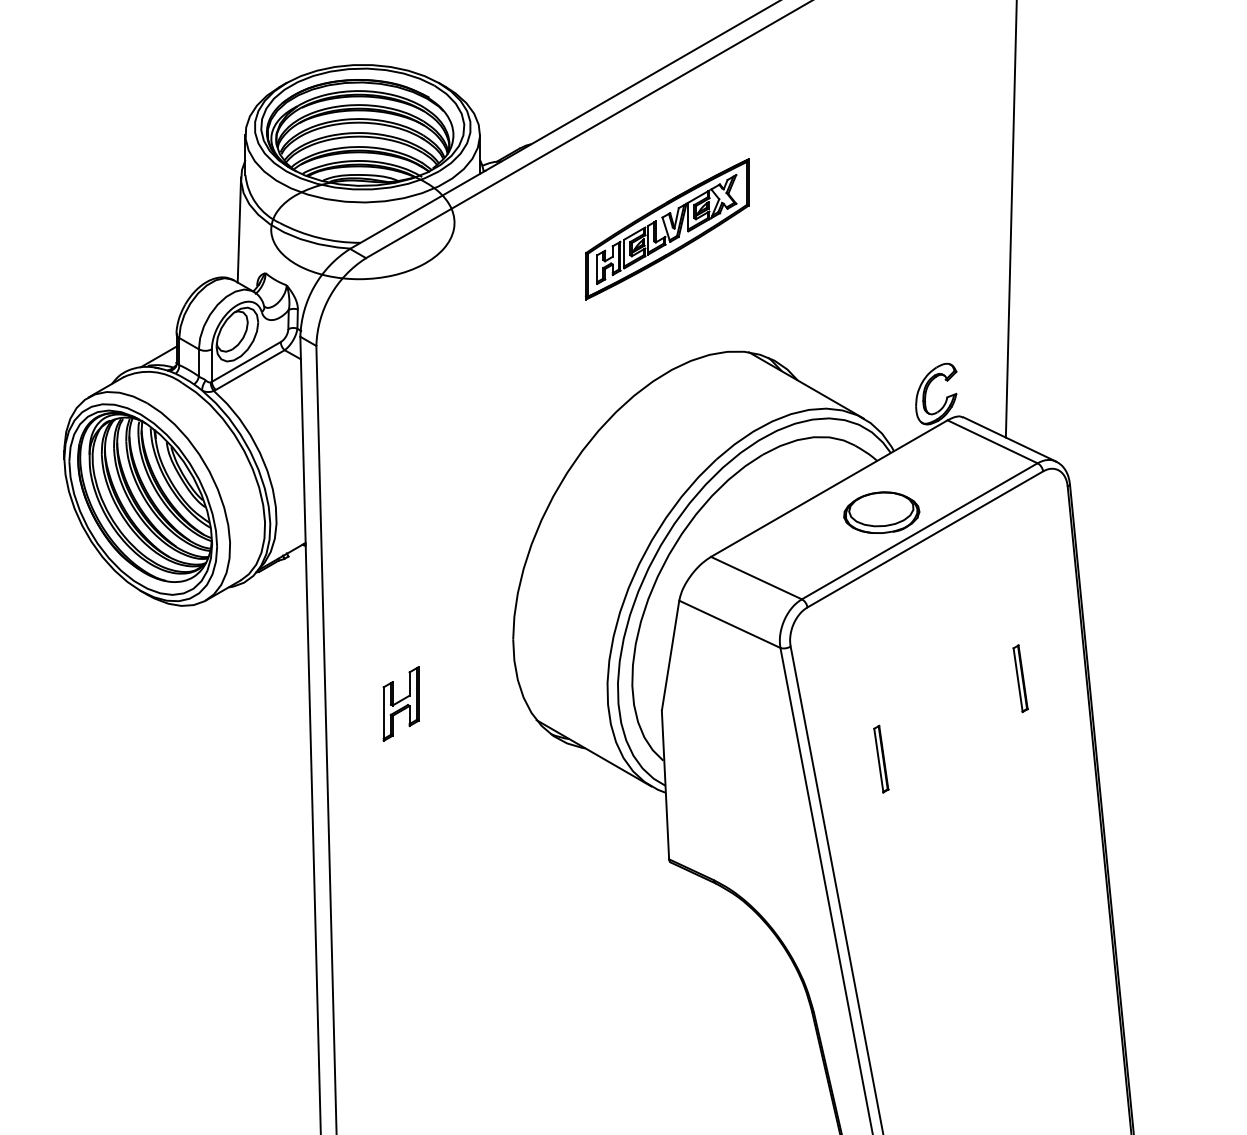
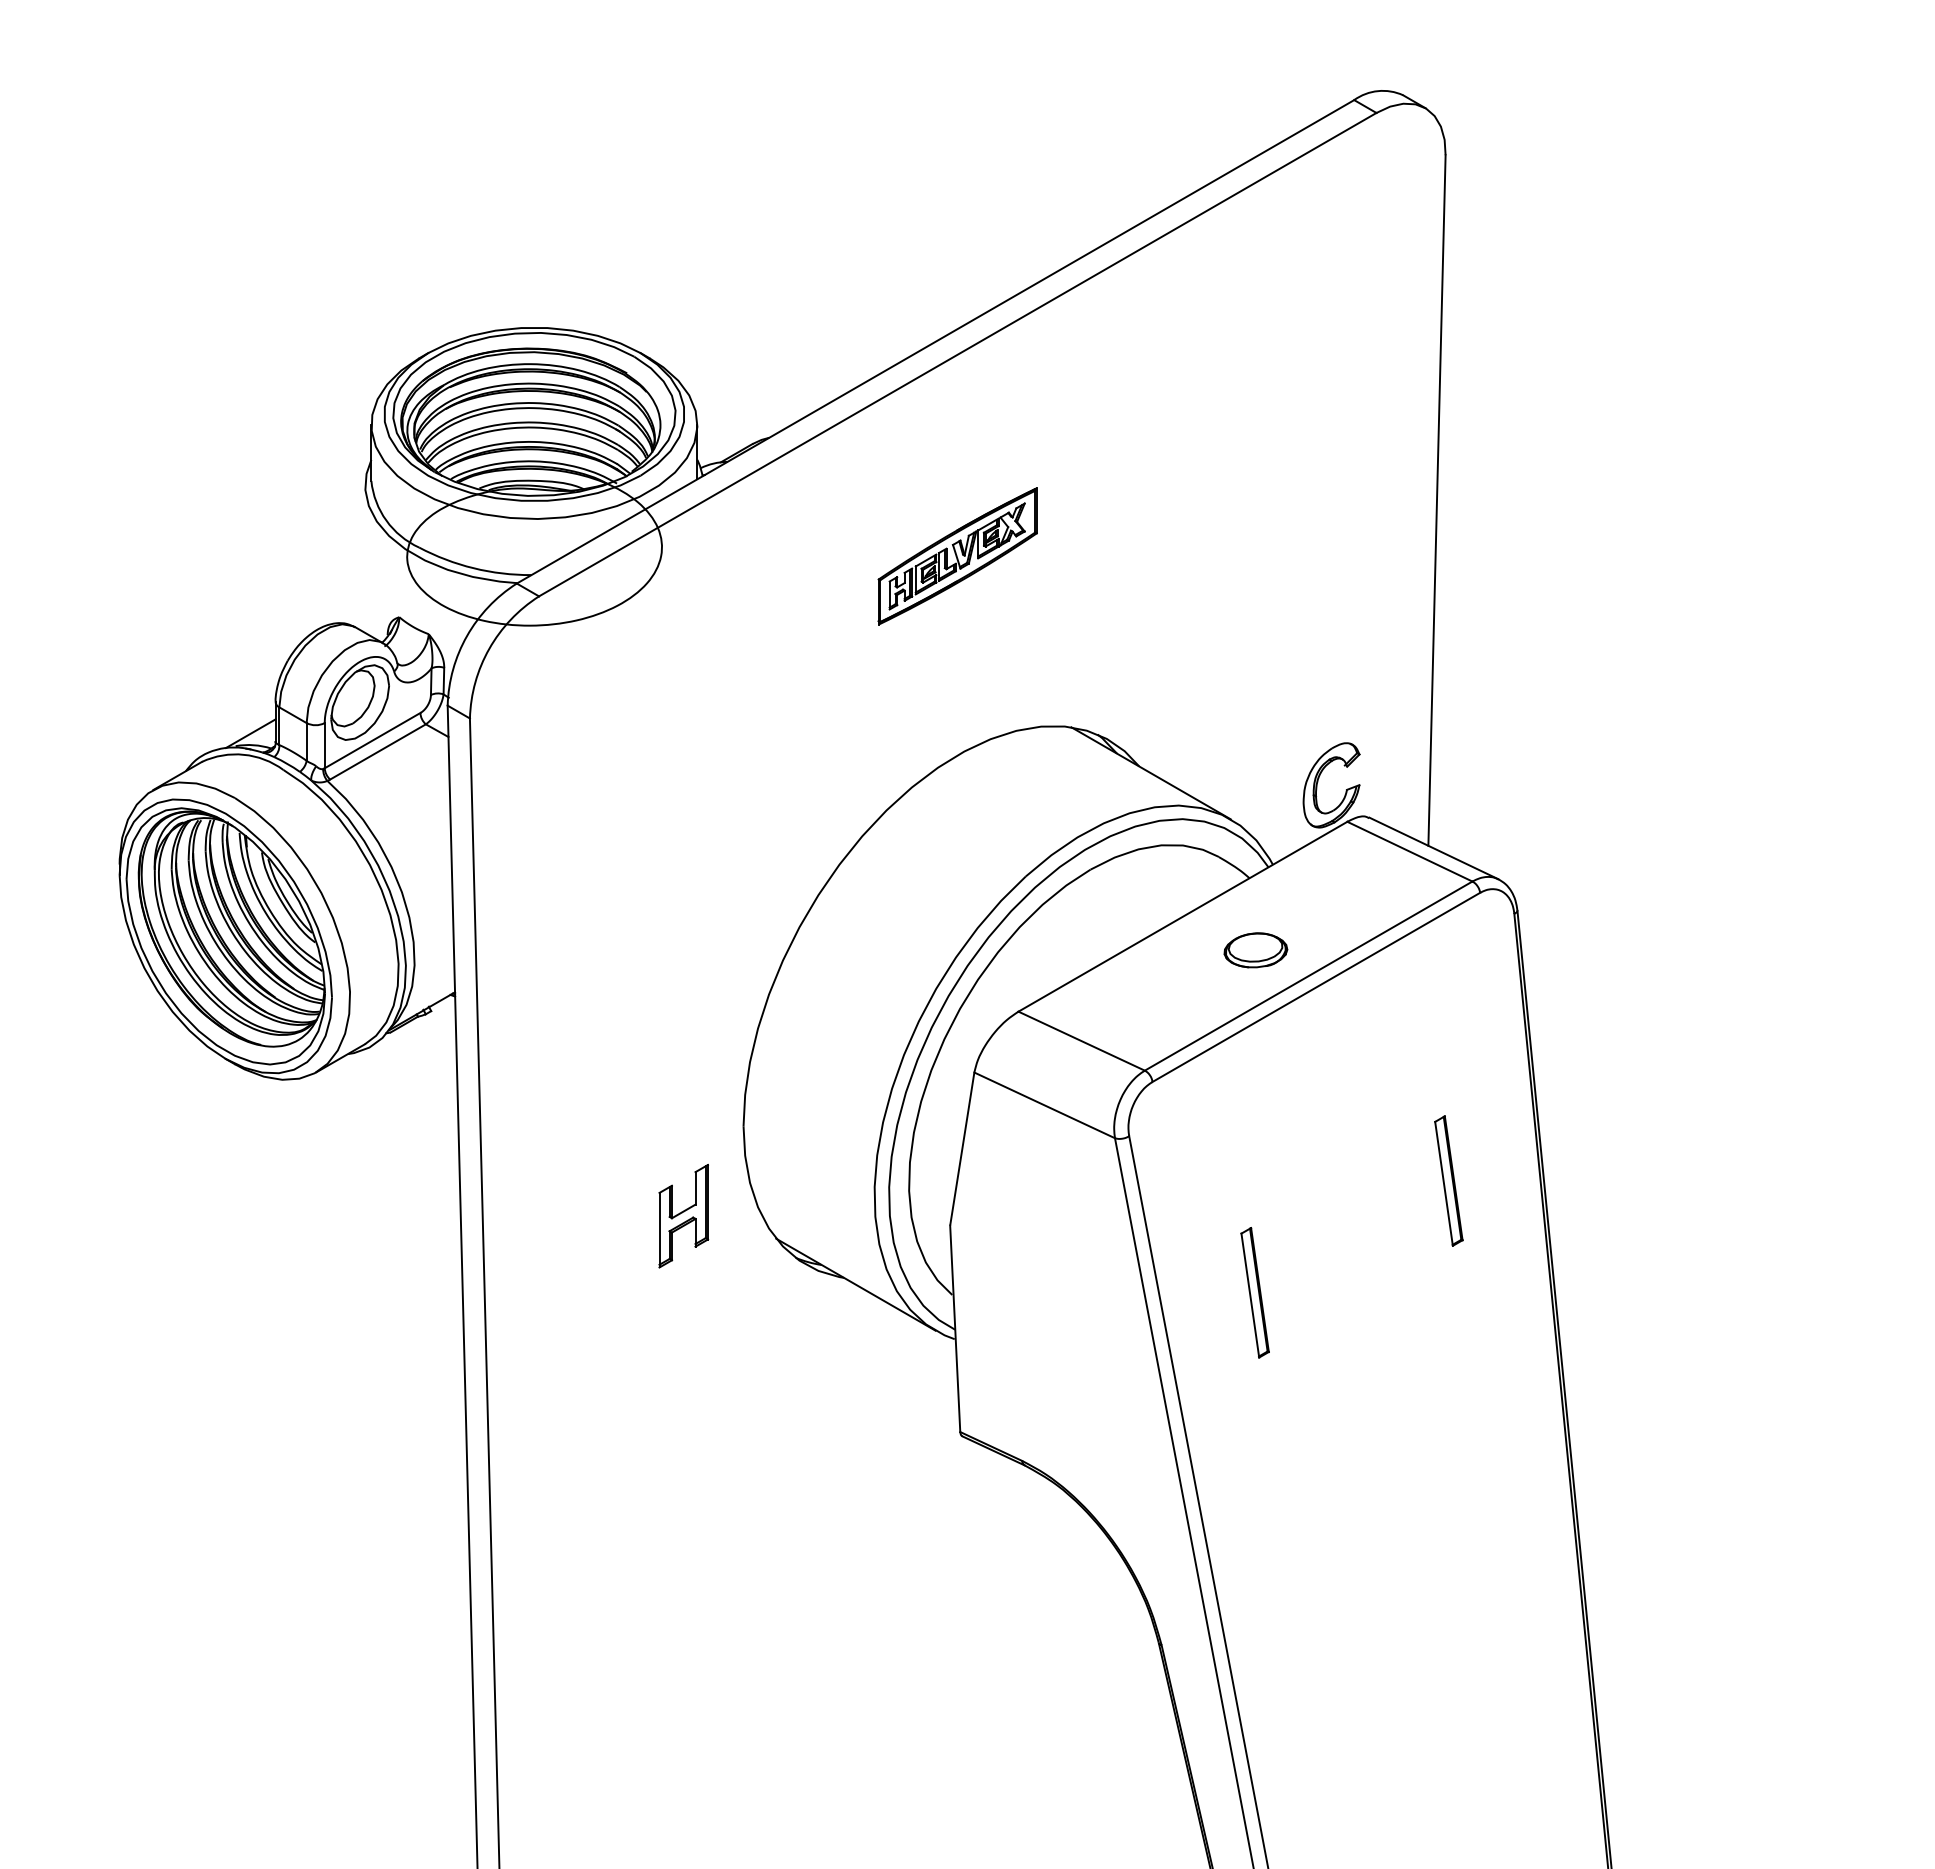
part: (667, 229) -> (957, 556), size x0.7
line: (239, 230) -> (362, 557), removed
part: (881, 512) -> (1255, 950), size x0.6
part: (1020, 678) -> (1448, 1180), size x1.4
part: (400, 704) -> (683, 1216), moved
part: (881, 758) -> (1255, 1292), size x1.4

